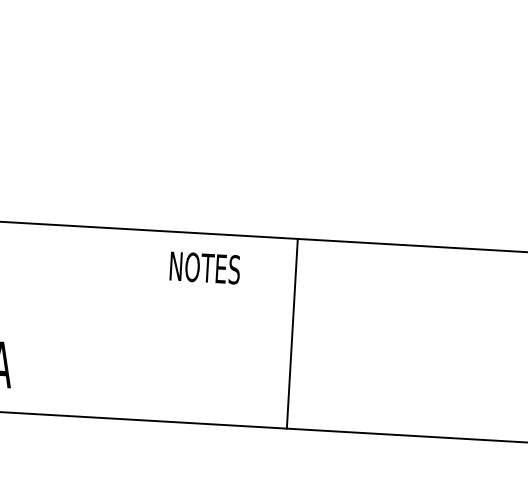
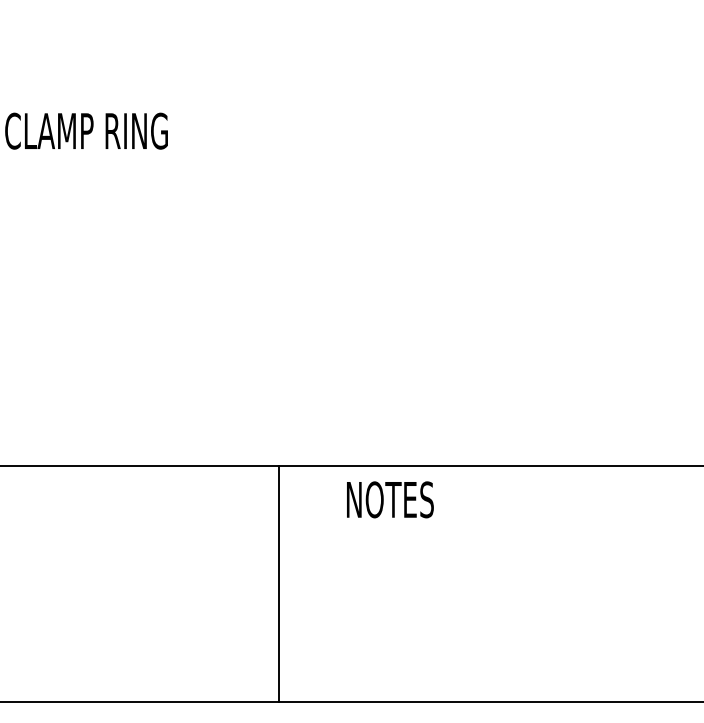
text: (205, 267) -> (390, 499), moved
line: (292, 334) -> (279, 584), moved

